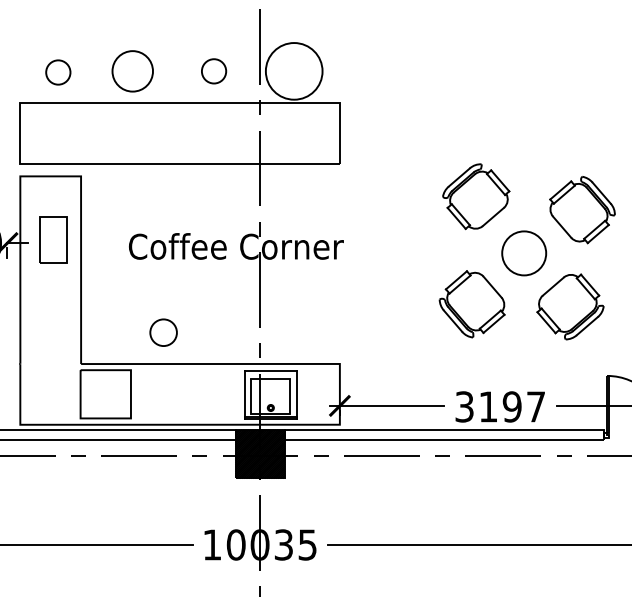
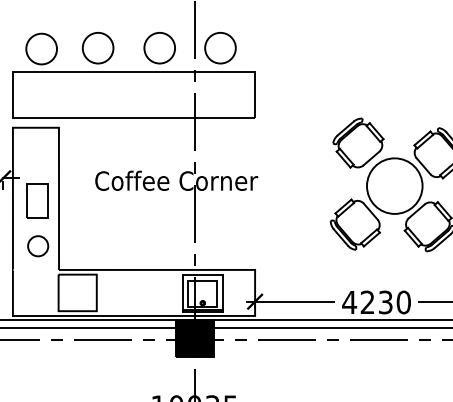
circle: (213, 71) -> (159, 48), size x1.67
circle: (293, 71) -> (219, 48), size x0.71
circle: (58, 72) -> (41, 49), size x1.67
part: (53, 239) -> (38, 200), moved
circle: (523, 253) -> (394, 186), size x1.67
circle: (163, 332) -> (38, 246), moved
text: (499, 406) -> (376, 302), 3197 -> 4230

